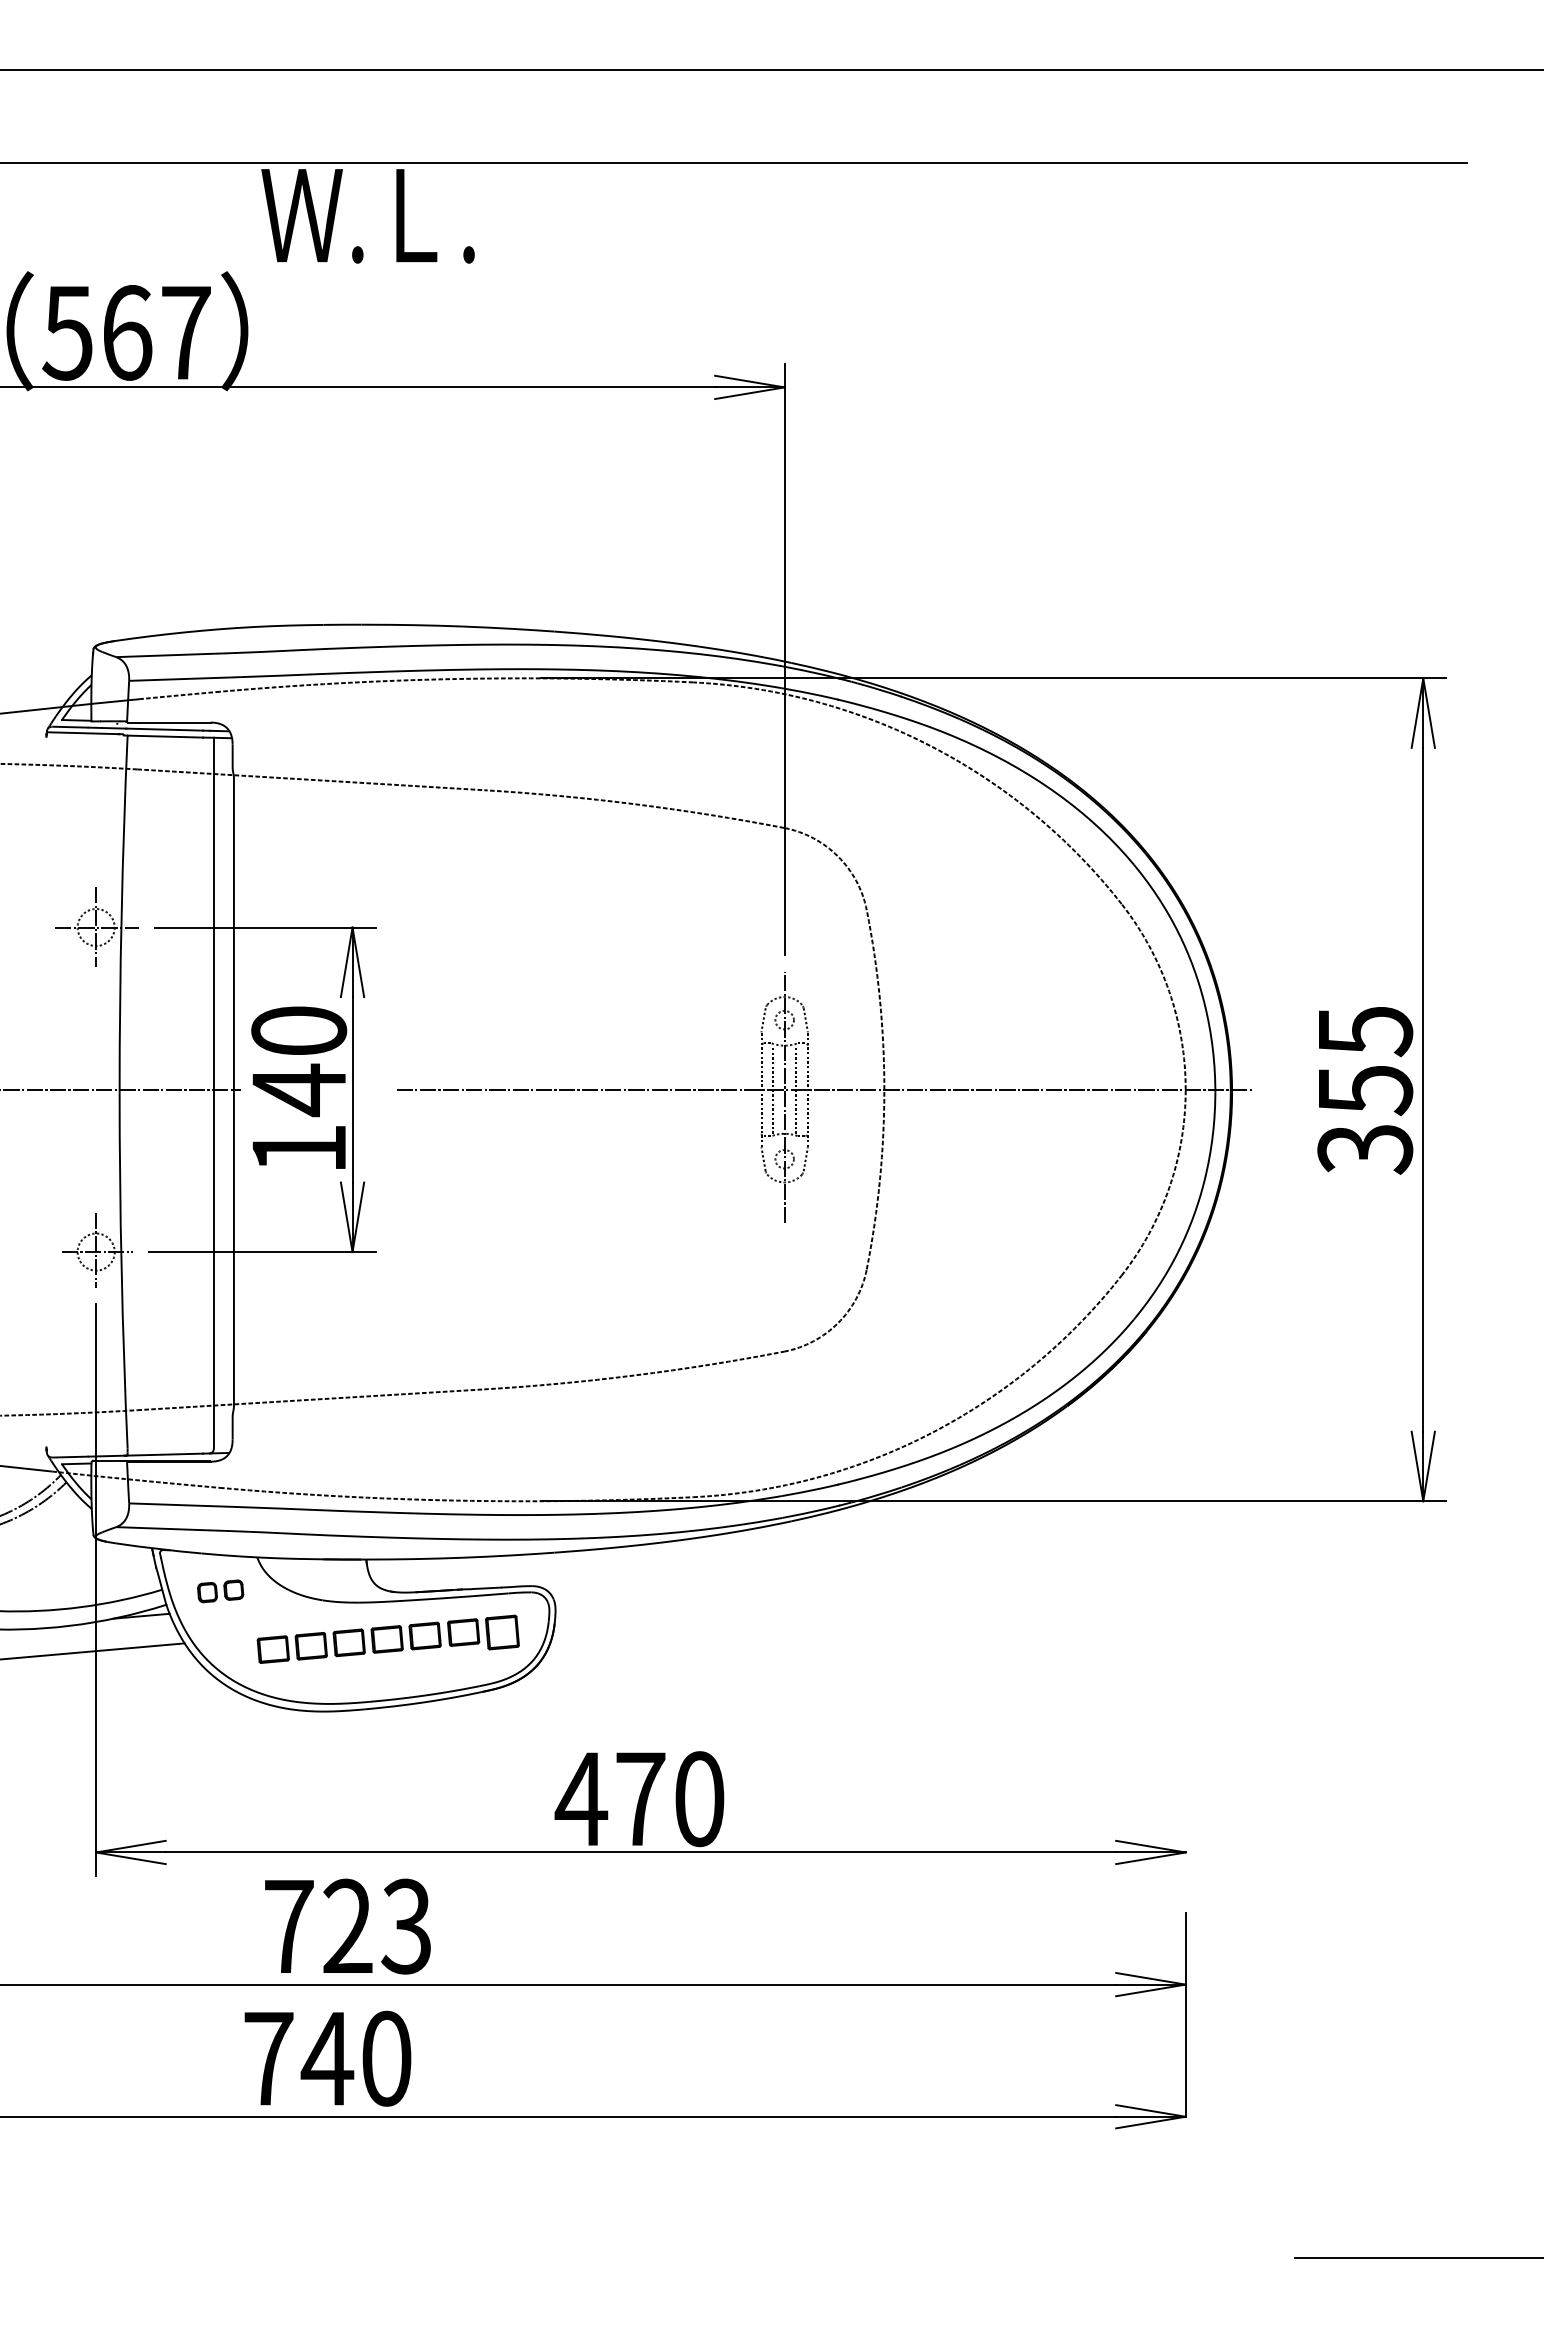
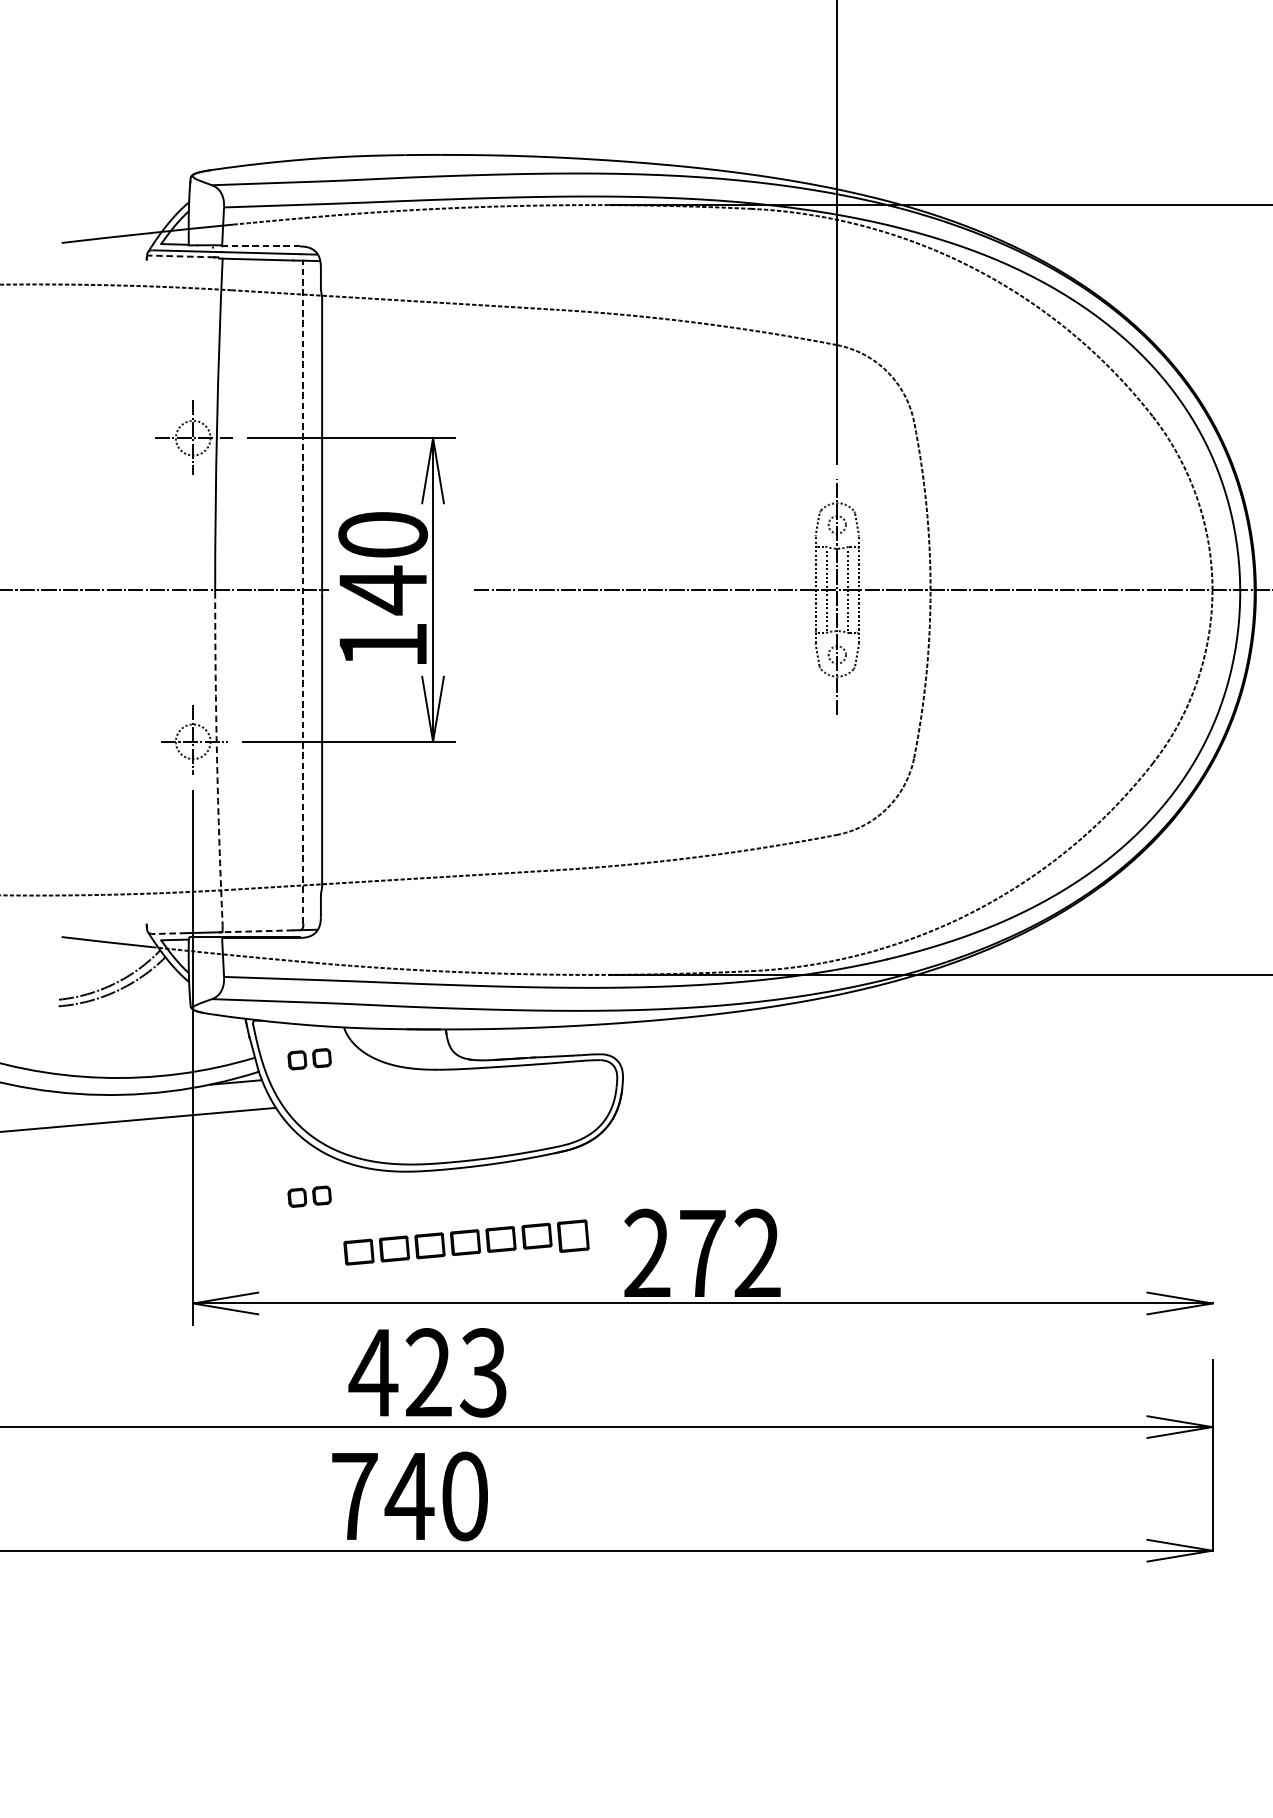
line: (168, 722) -> (260, 246), solid -> dashed
line: (82, 733) -> (180, 256), solid -> dashed
line: (214, 1091) -> (303, 591), solid -> dashed
arc: (121, 1270) -> (216, 759), solid -> dashed
line: (164, 1454) -> (257, 931), solid -> dashed
line: (68, 1457) -> (167, 933), solid -> dashed
part: (387, 1638) -> (465, 1241), moved
part: (220, 1738) -> (309, 1196), added
text: (639, 1799) -> (701, 1253), 470 -> 272
text: (288, 1926) -> (373, 1372), 723 -> 423

